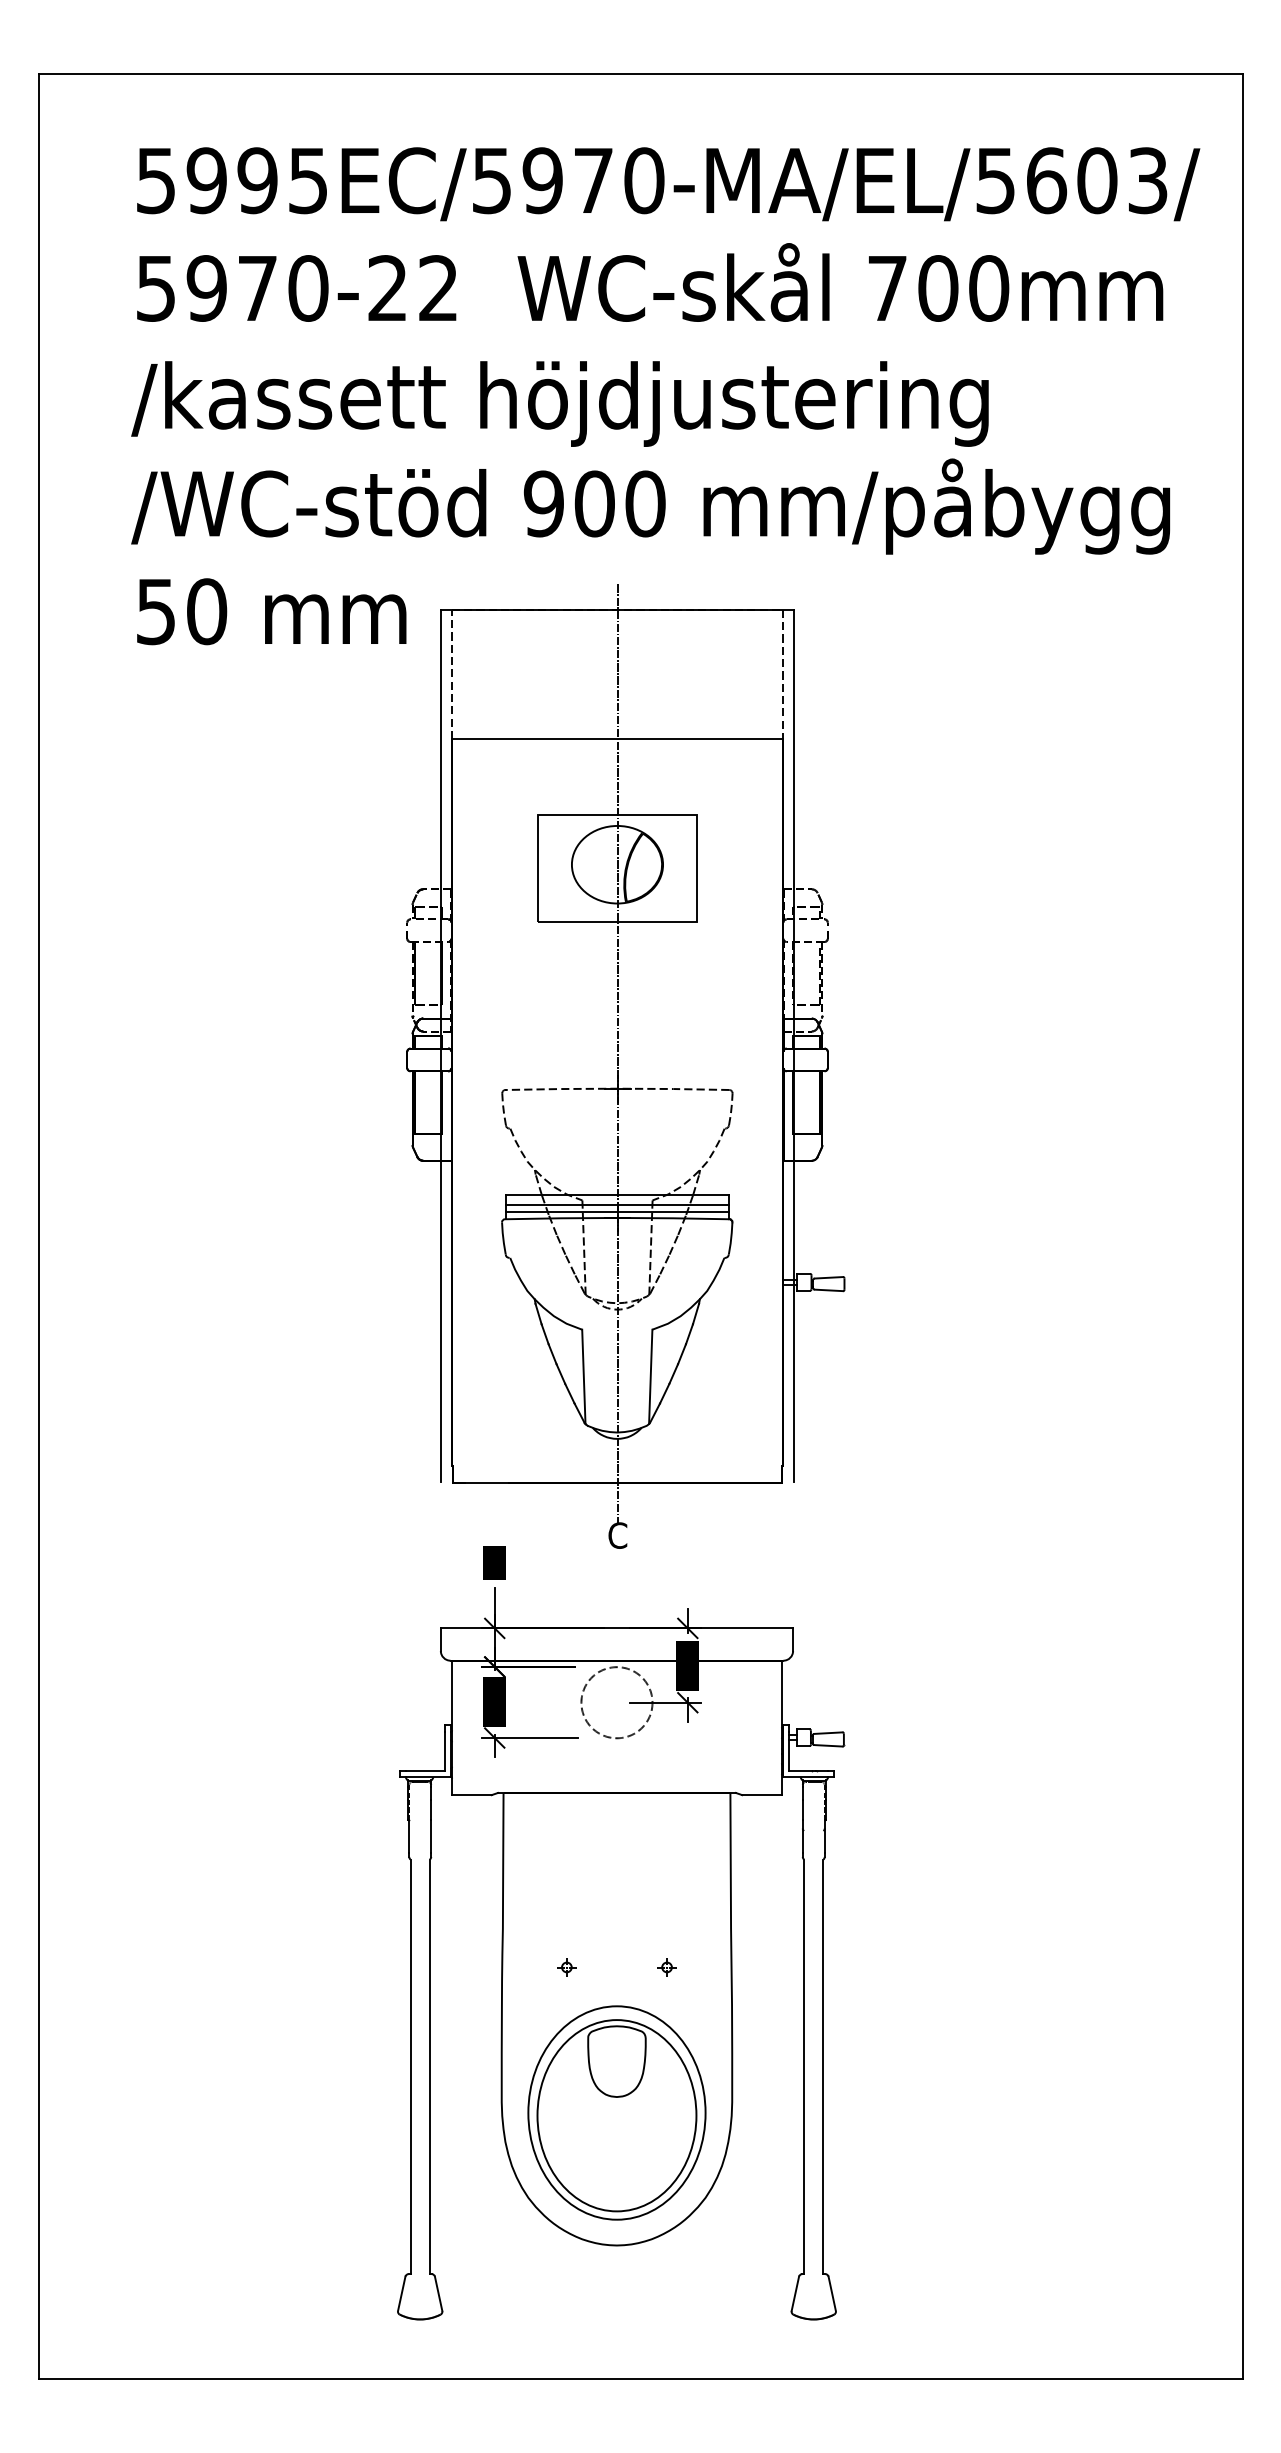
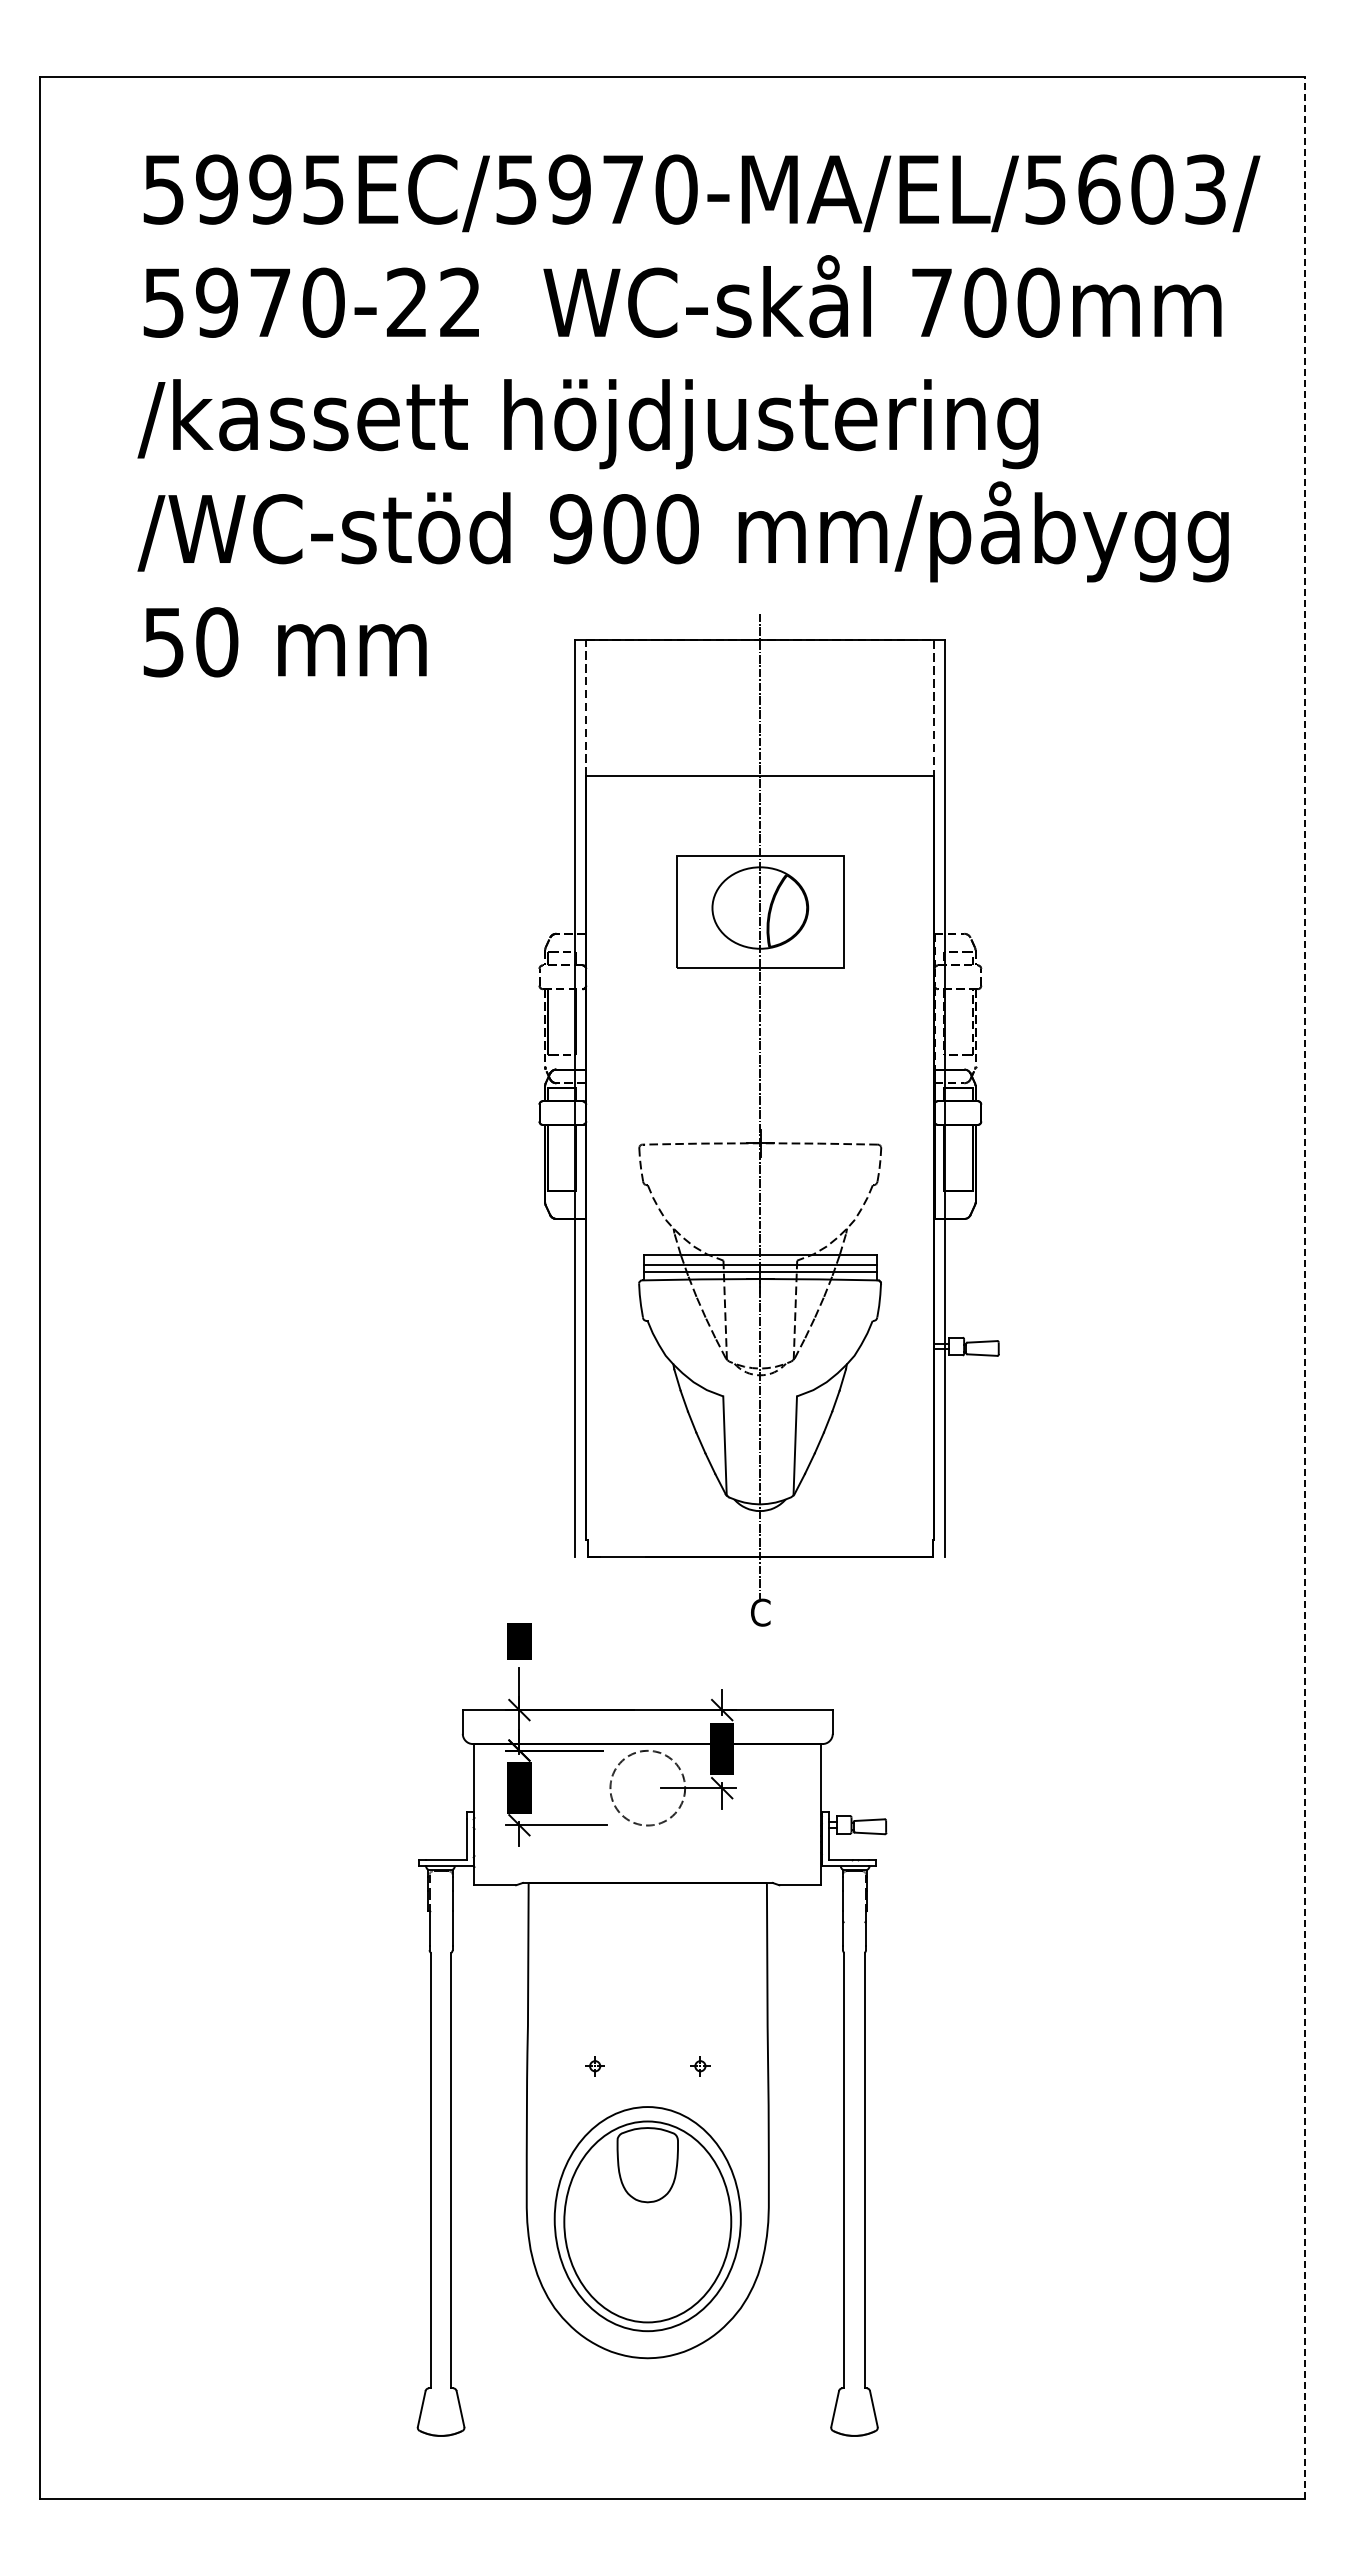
part: (625, 1067) -> (768, 1120), moved
line: (1242, 1226) -> (1304, 1288), solid -> dashed

